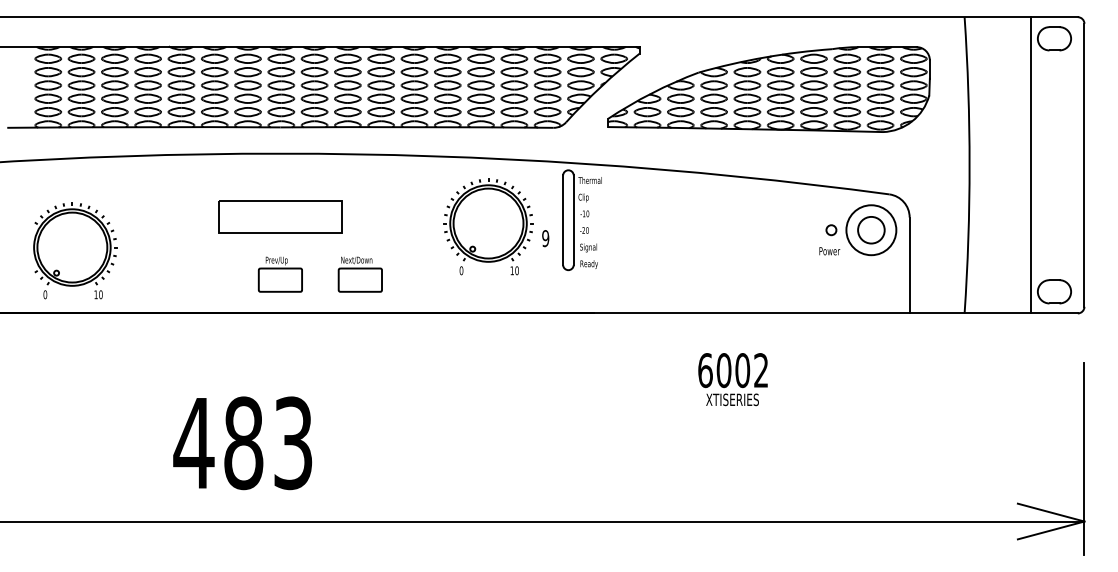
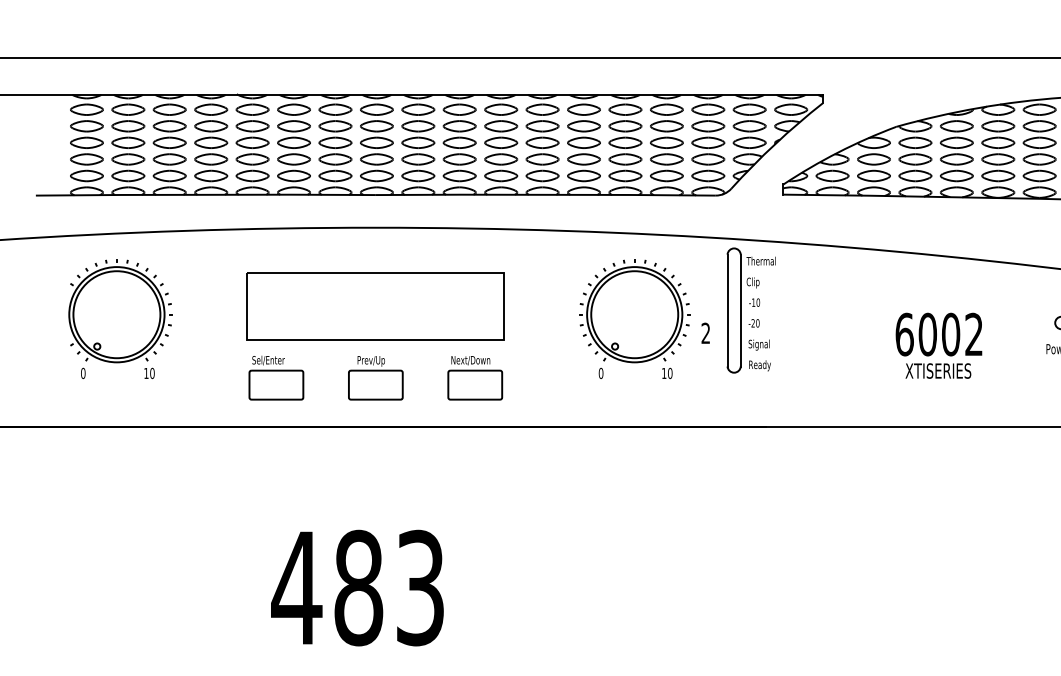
part: (280, 216) -> (375, 305), size x1.67
text: (545, 238) -> (705, 333), 9 -> 2
part: (75, 250) -> (120, 318), moved
part: (200, 274) -> (276, 378), added
text: (732, 379) -> (938, 345), moved
text: (242, 443) -> (357, 588), moved

